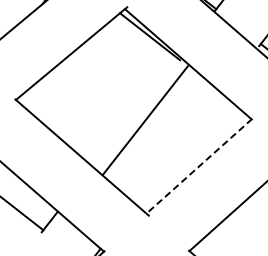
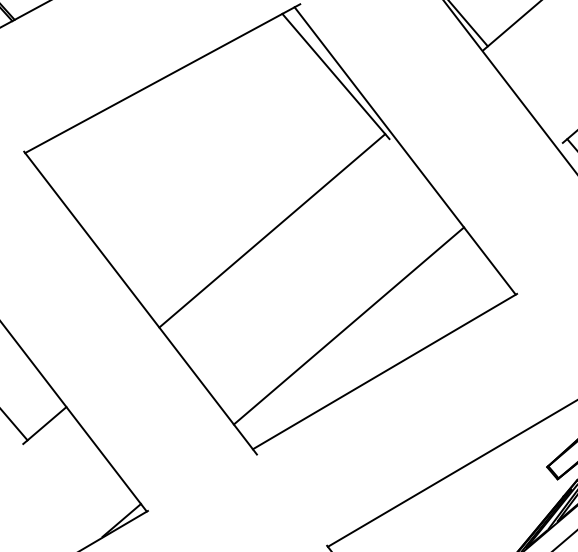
line: (144, 120) -> (270, 230), moved
line: (178, 148) -> (348, 325), added
line: (199, 166) -> (385, 372), dashed -> solid

